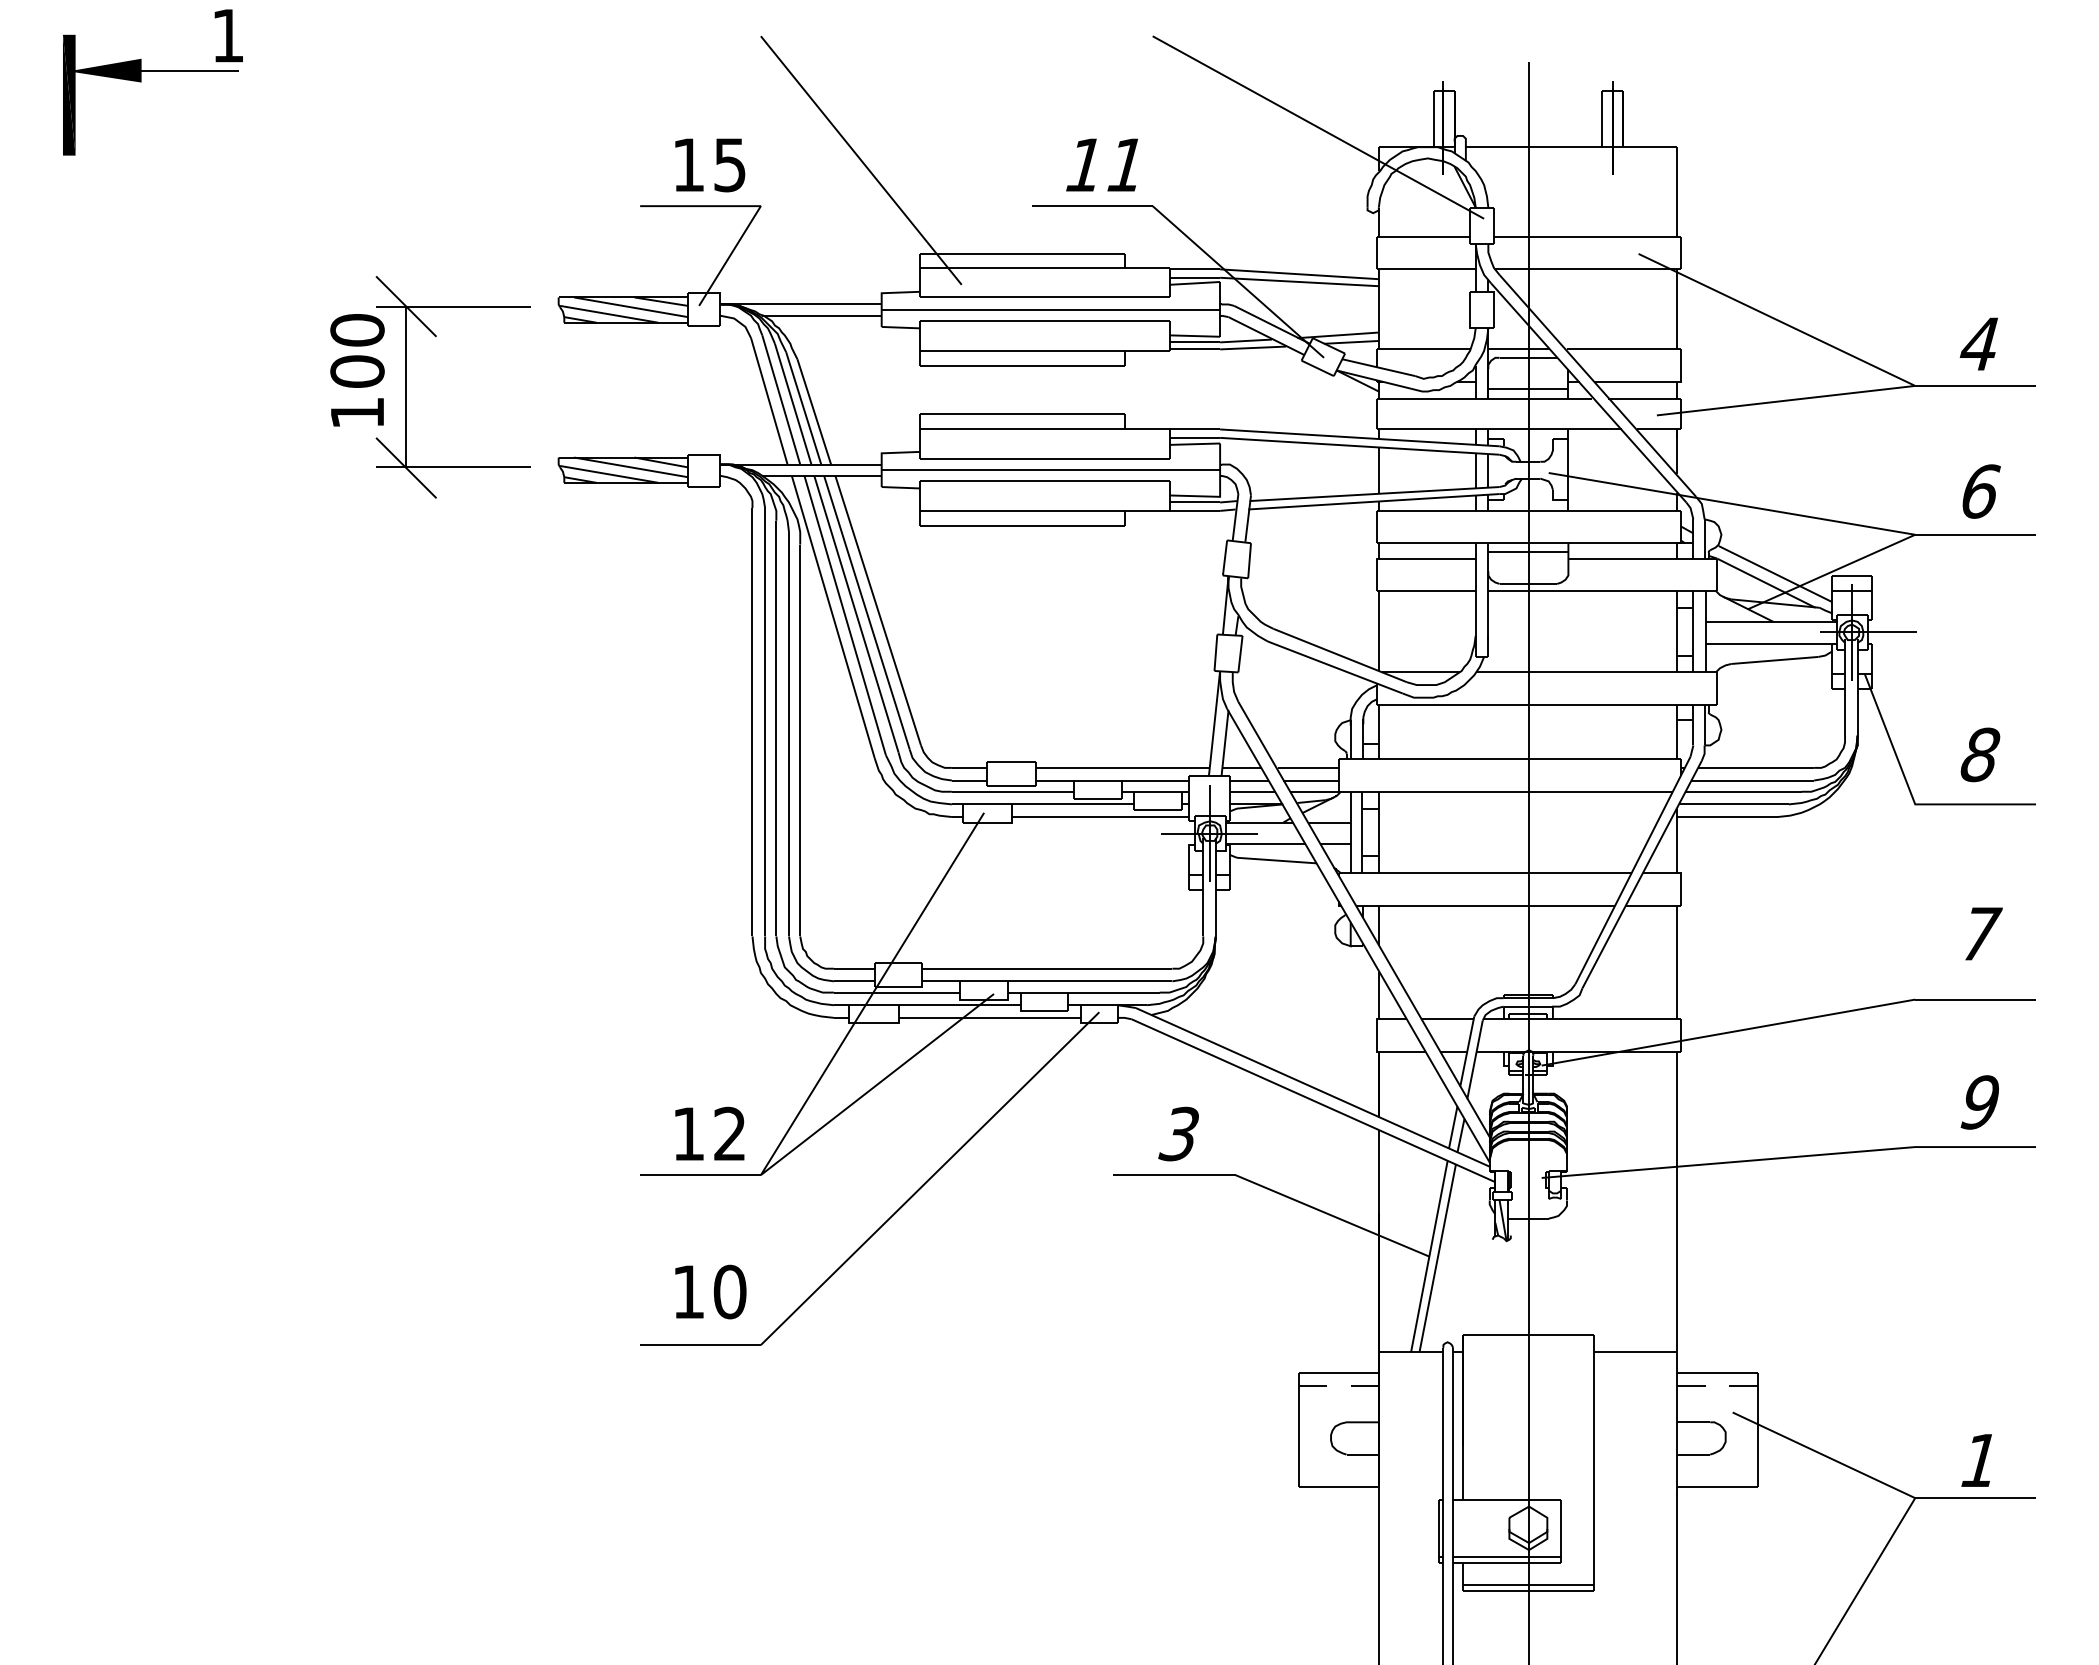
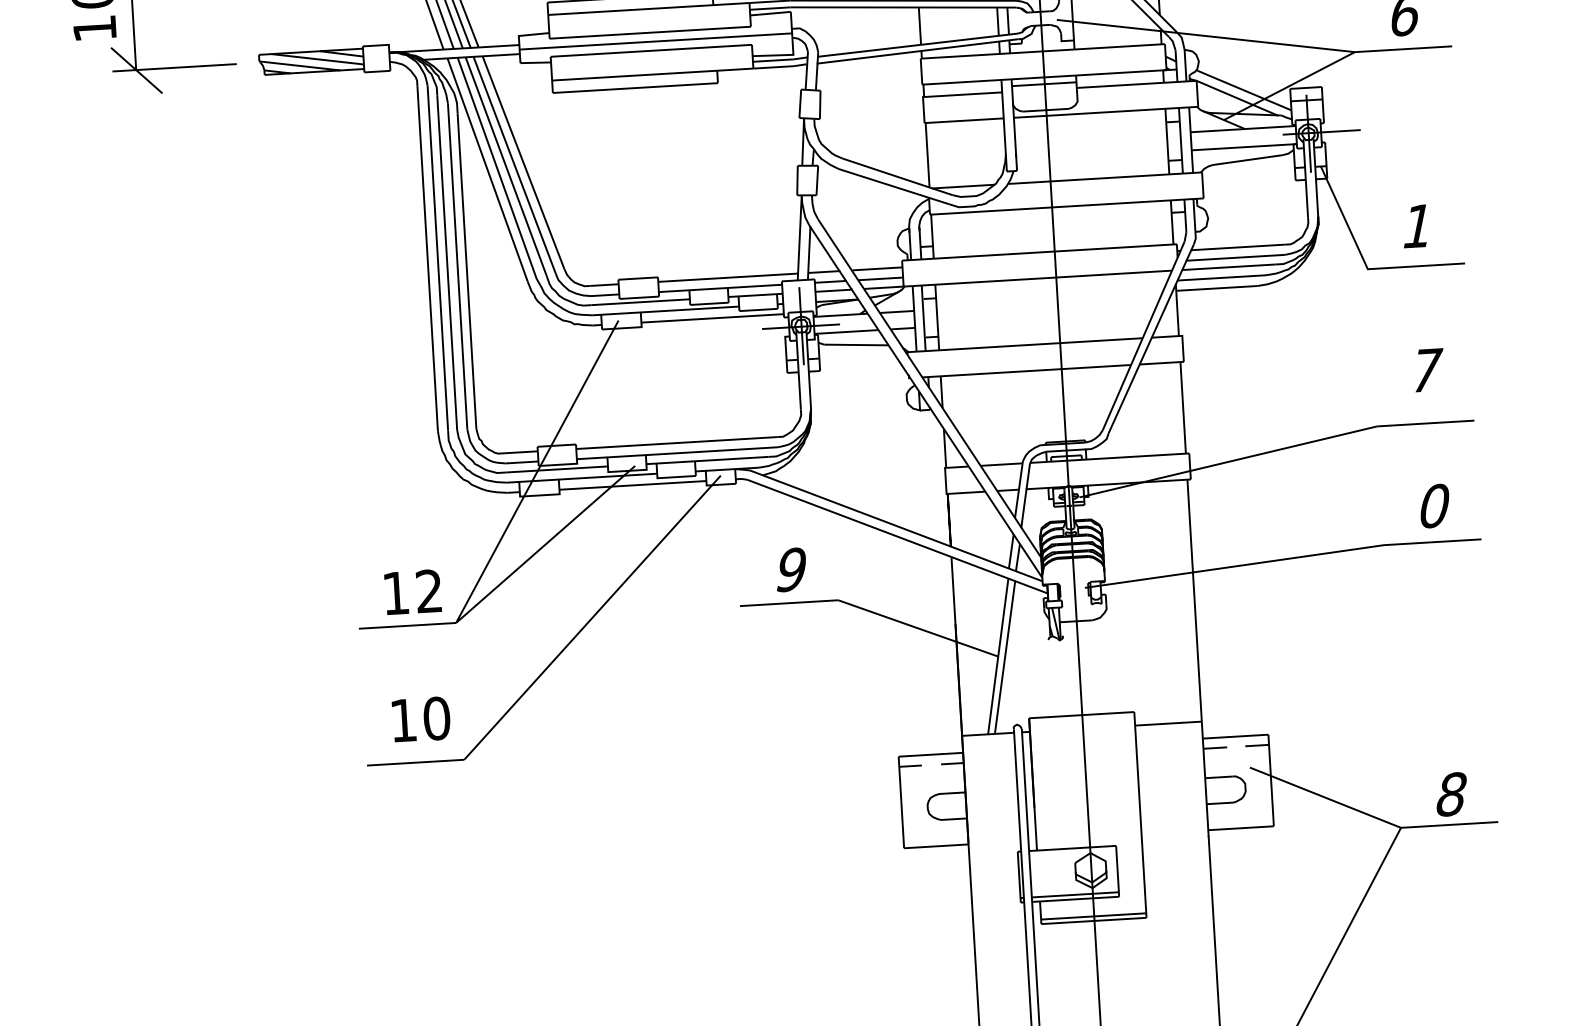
text: (1980, 754) -> (1417, 225), 8 -> 1
text: (1979, 1102) -> (1433, 506), 9 -> 0
text: (1178, 1133) -> (790, 569), 3 -> 9
text: (1980, 1460) -> (1451, 794), 1 -> 8

